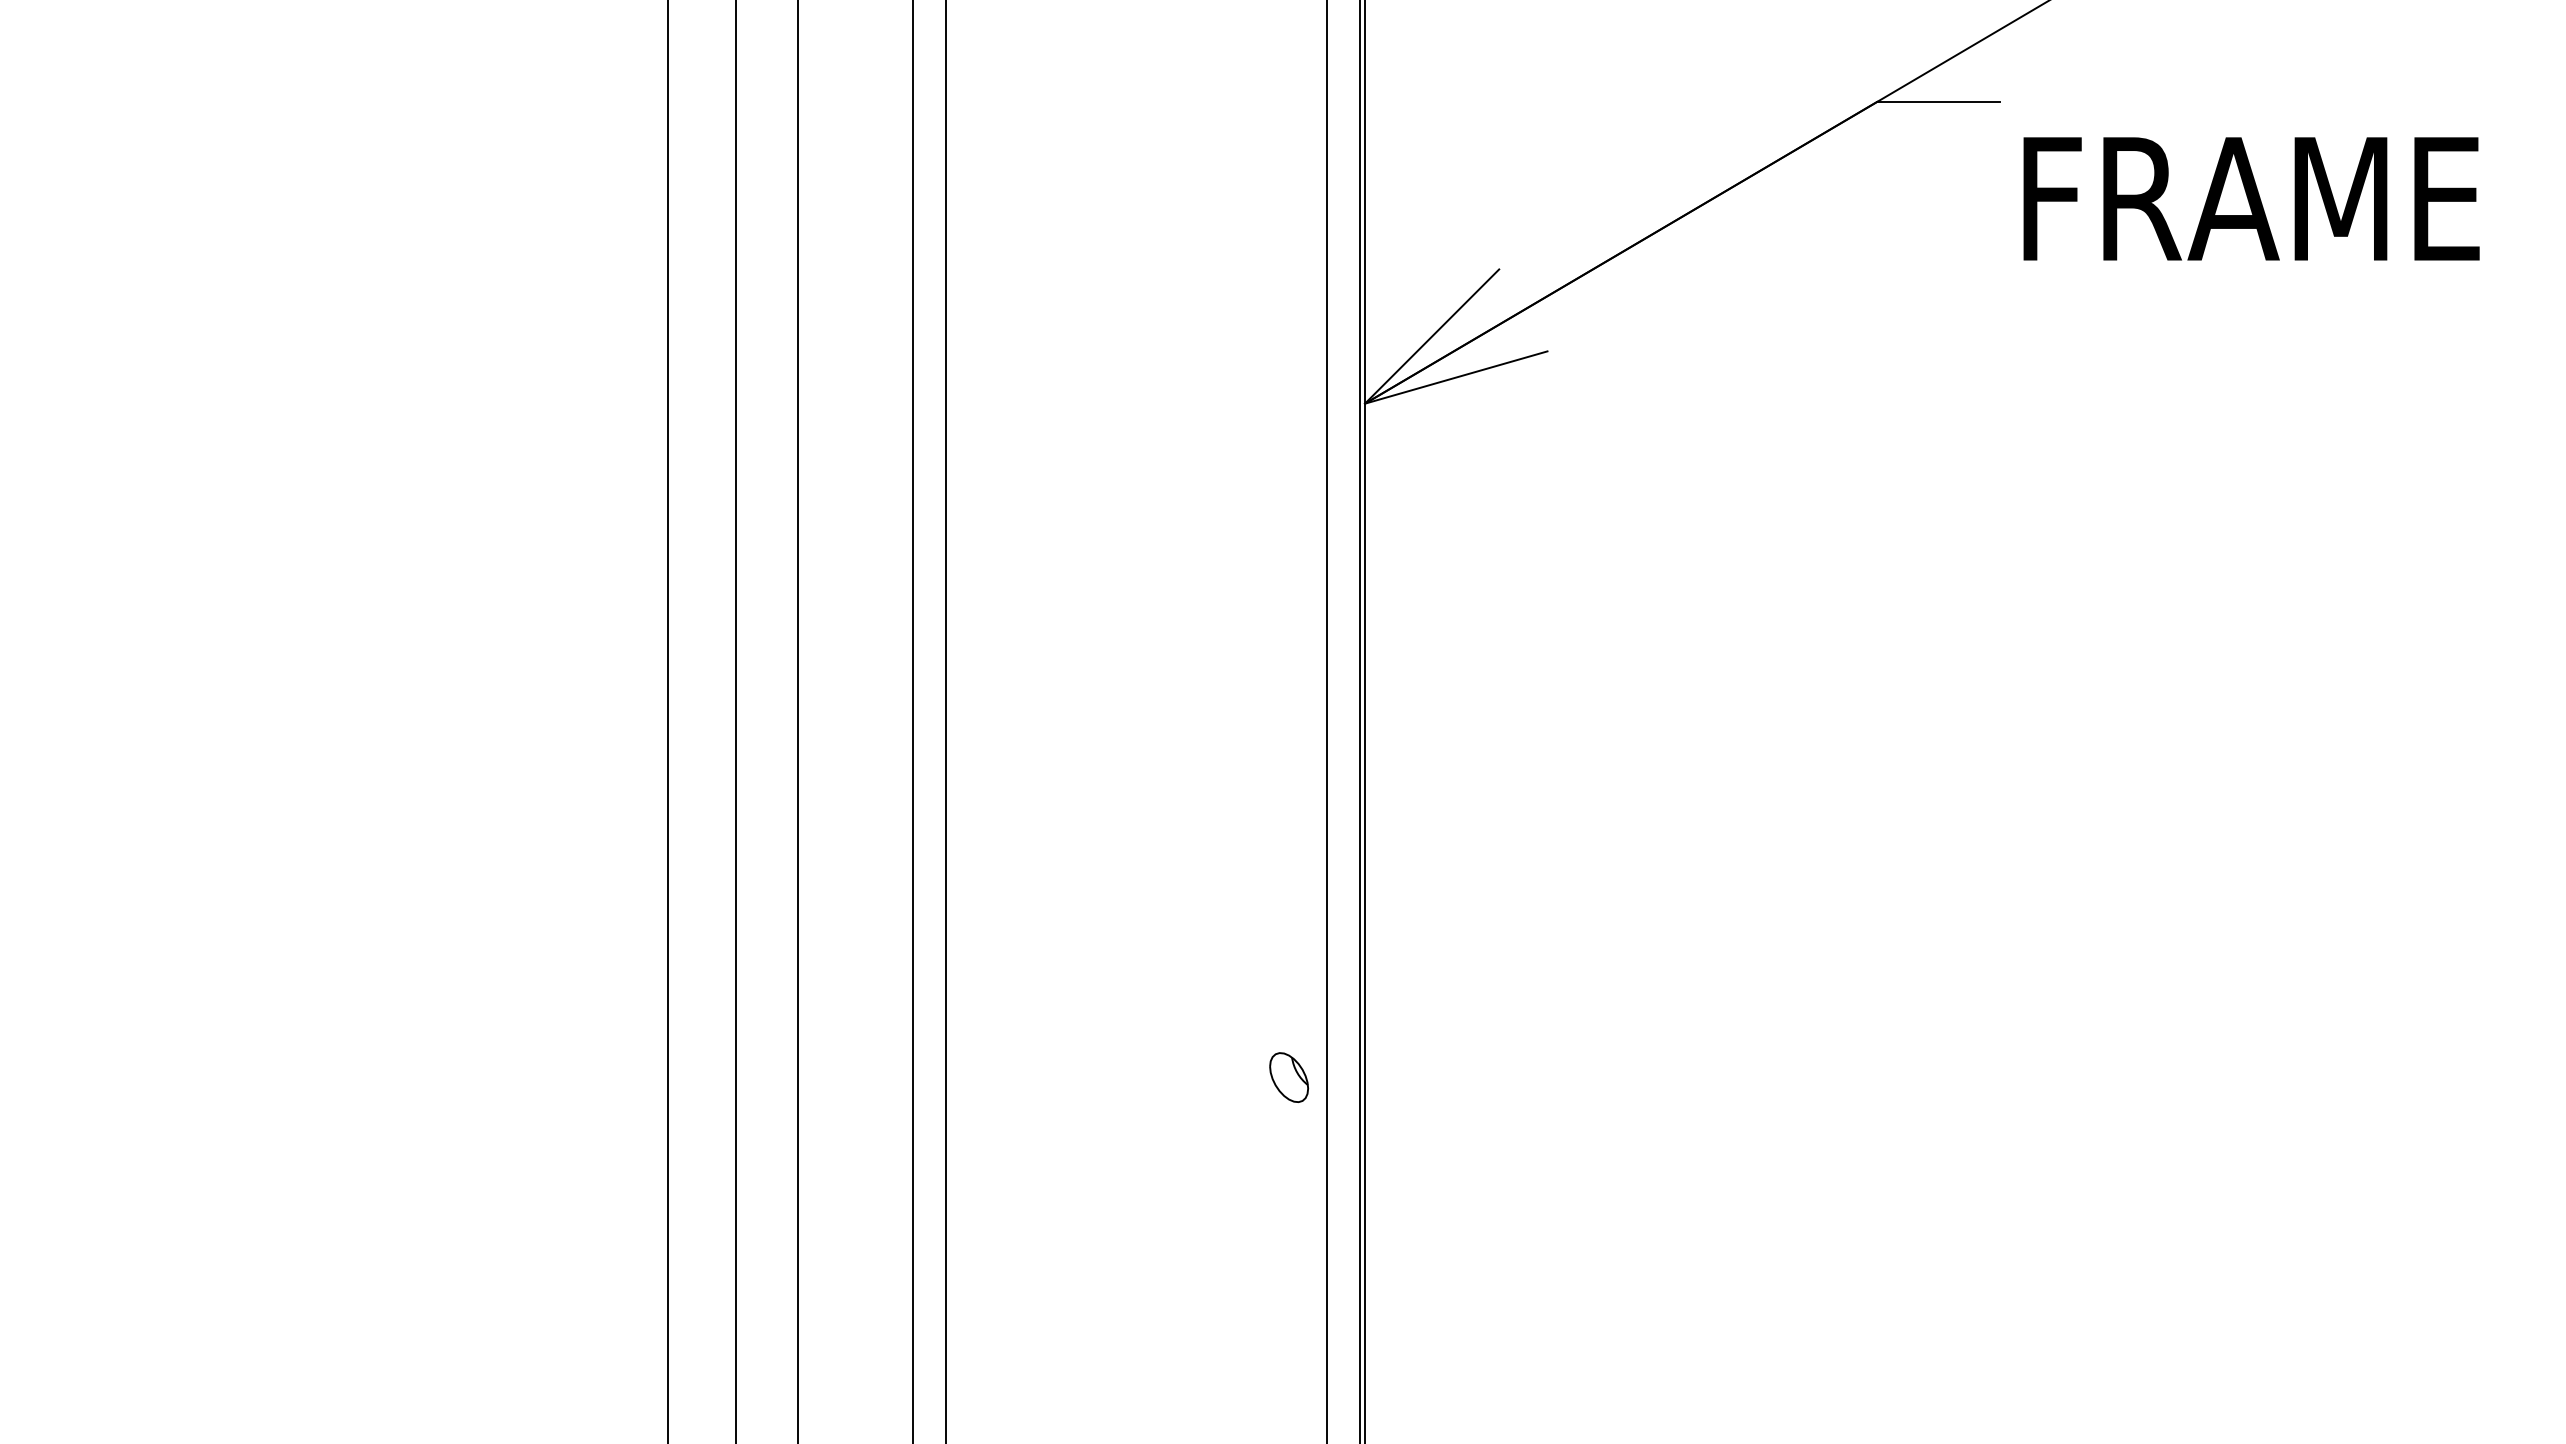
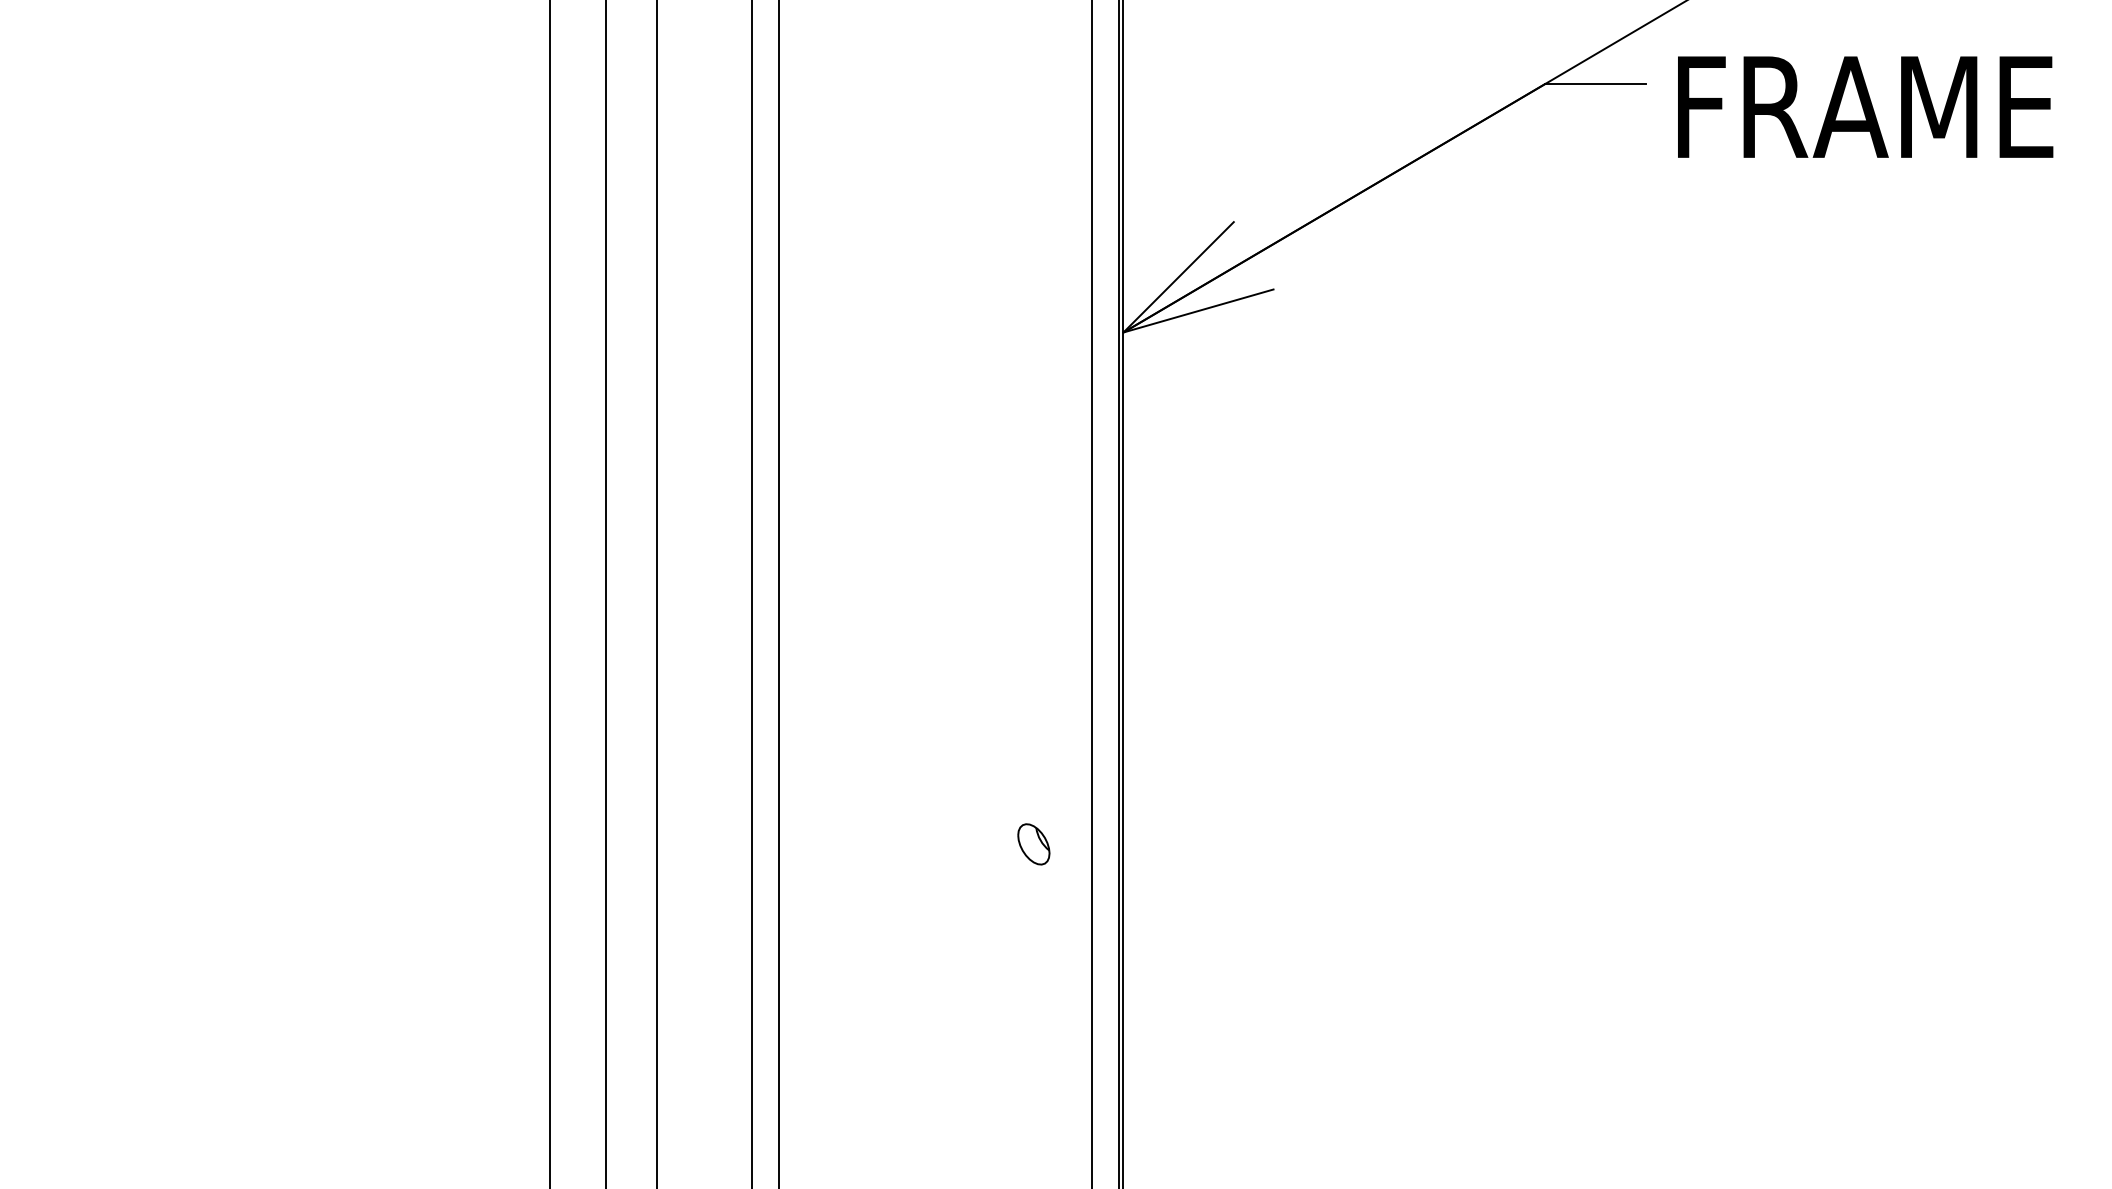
text: (2251, 198) -> (1865, 106), moved
part: (1289, 1077) -> (1034, 844), moved

